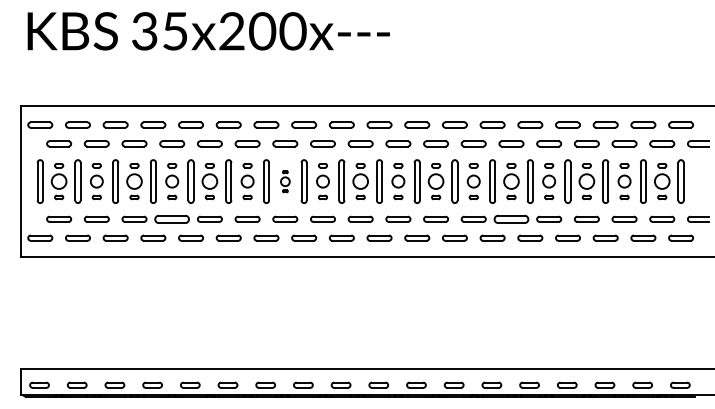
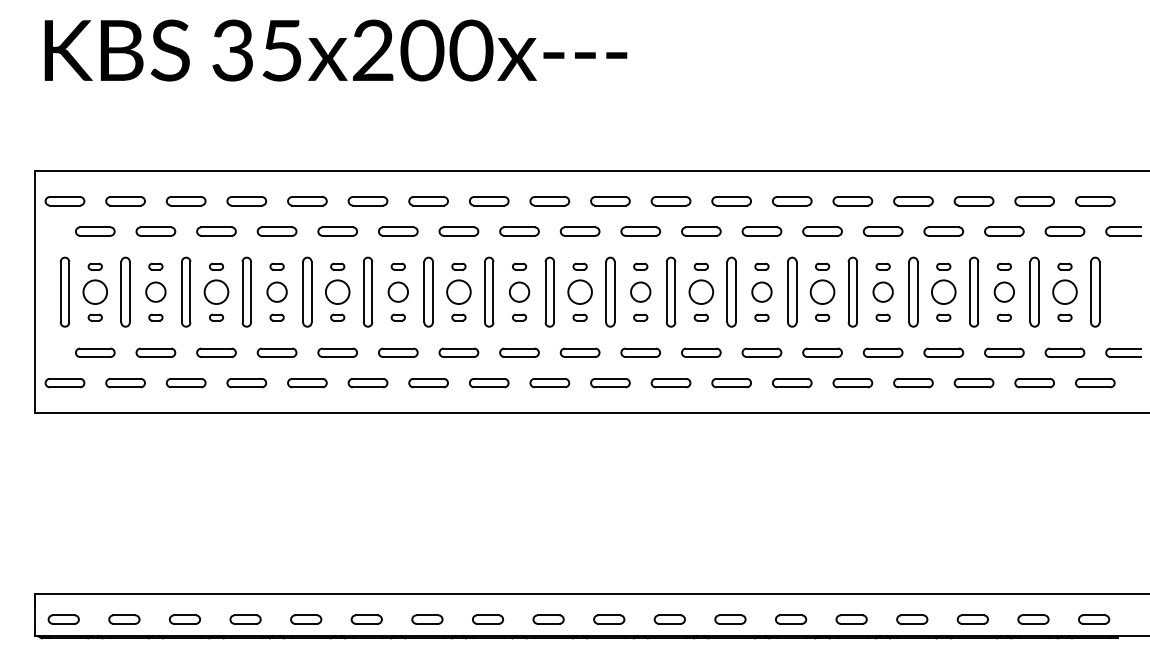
part: (285, 181) -> (459, 292), size x1.67
part: (172, 218) -> (277, 351), size x0.71
part: (511, 218) -> (822, 351), size x0.71

